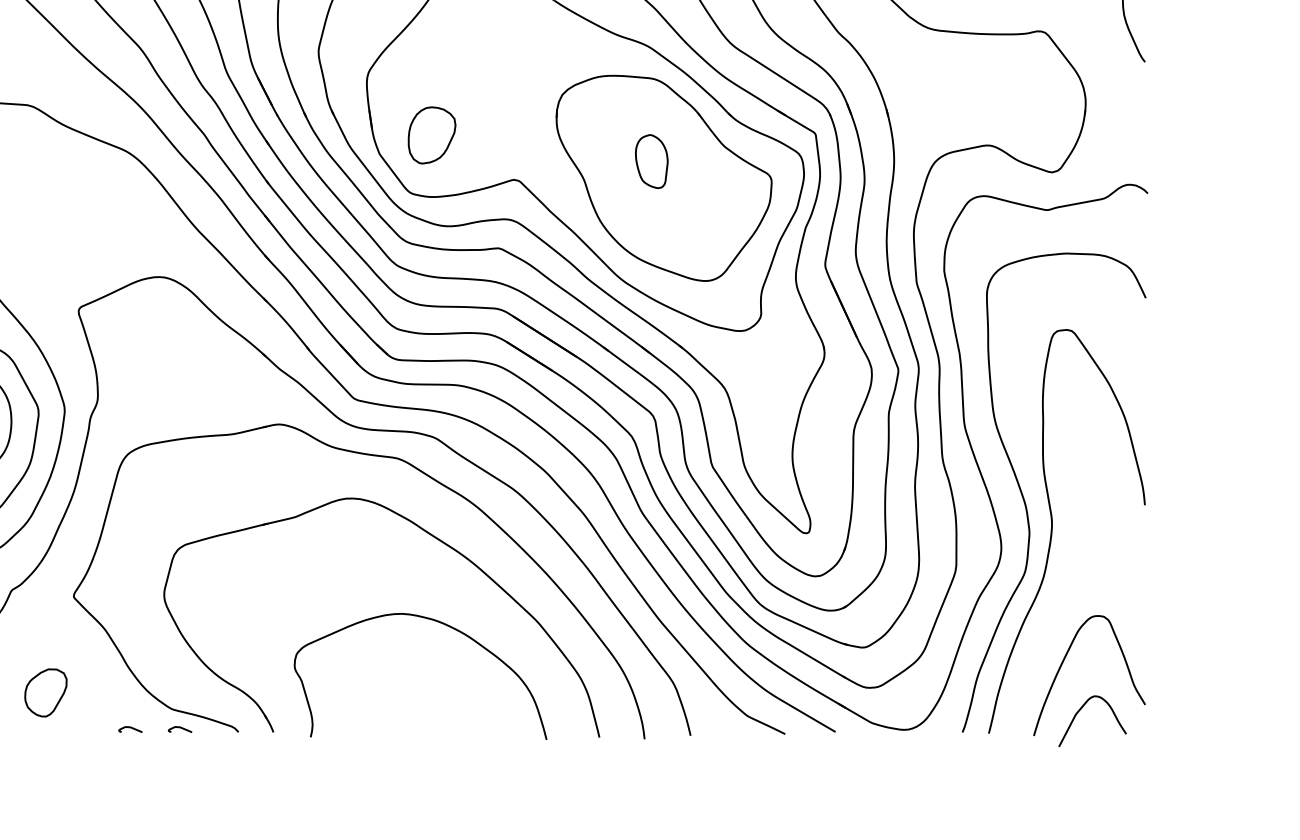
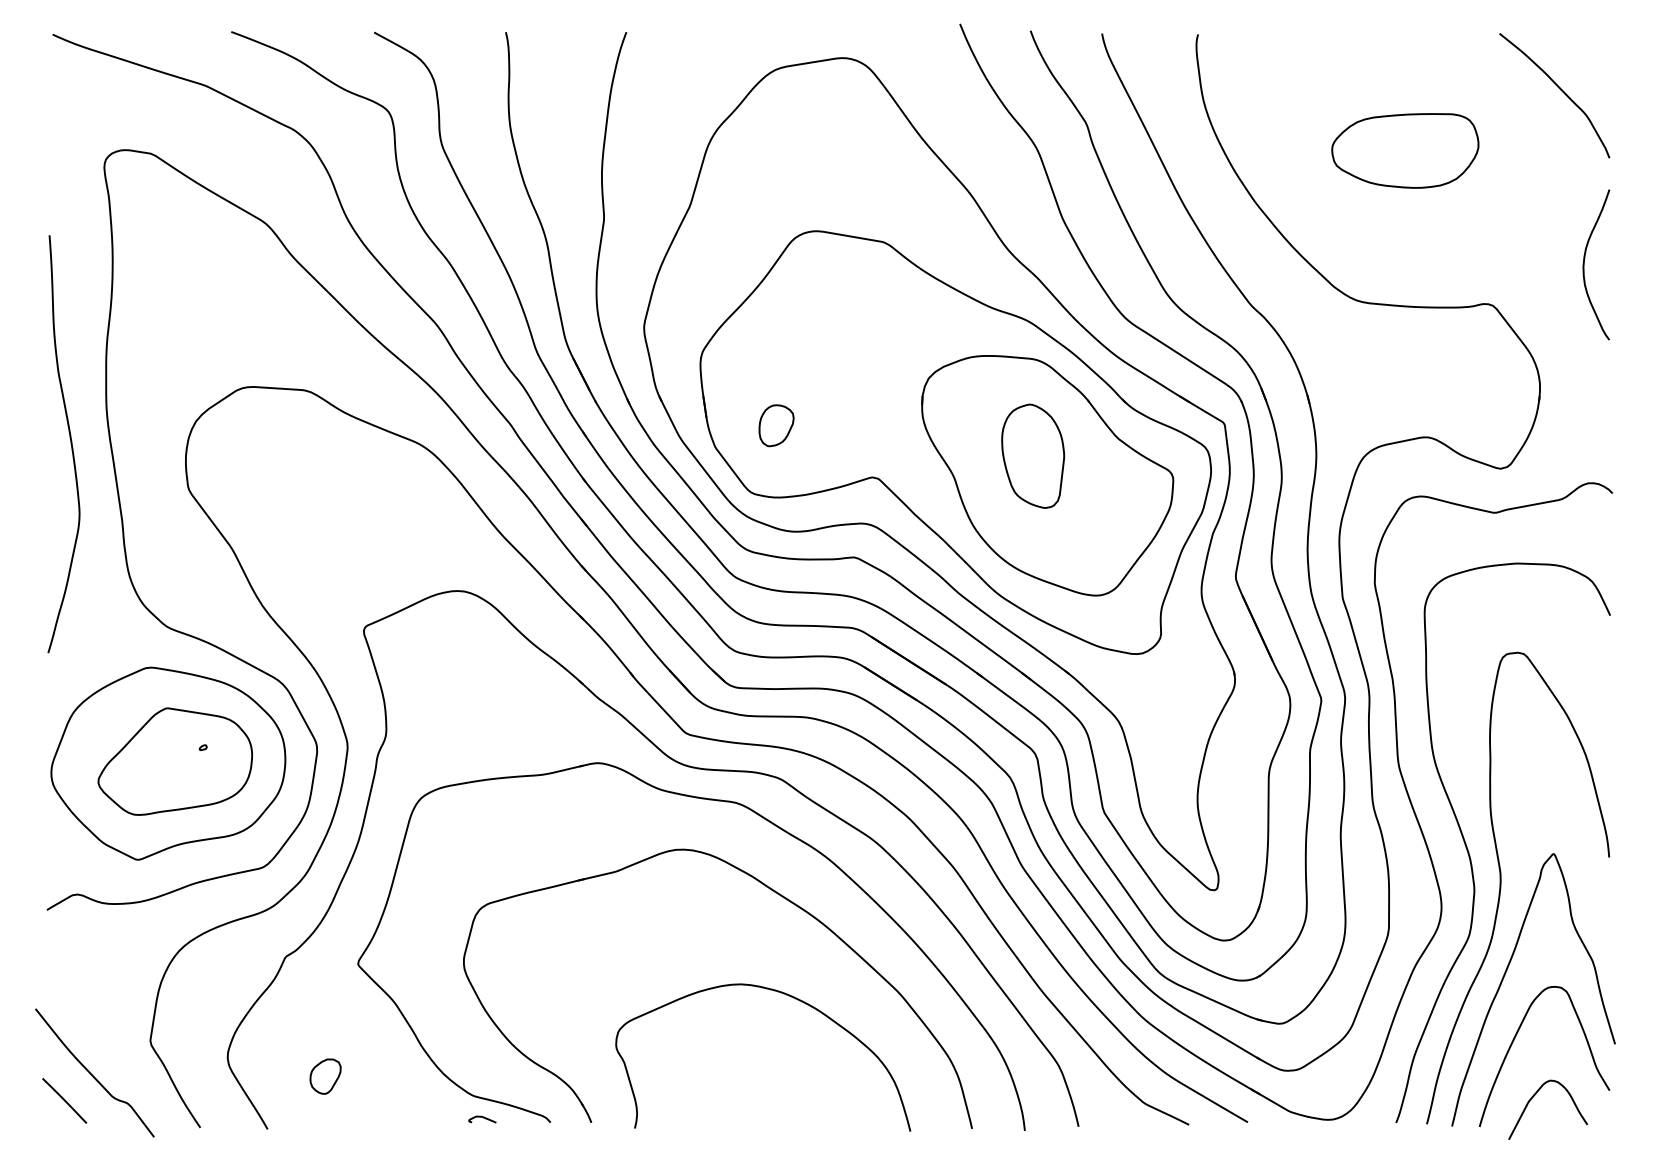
part: (431, 135) -> (776, 425), size x0.62
part: (651, 161) -> (1033, 455), size x1.67
curve: (1056, 606) -> (1505, 975), added
part: (45, 692) -> (325, 1076), size x0.62
curve: (131, 728) -> (425, 1118), removed

